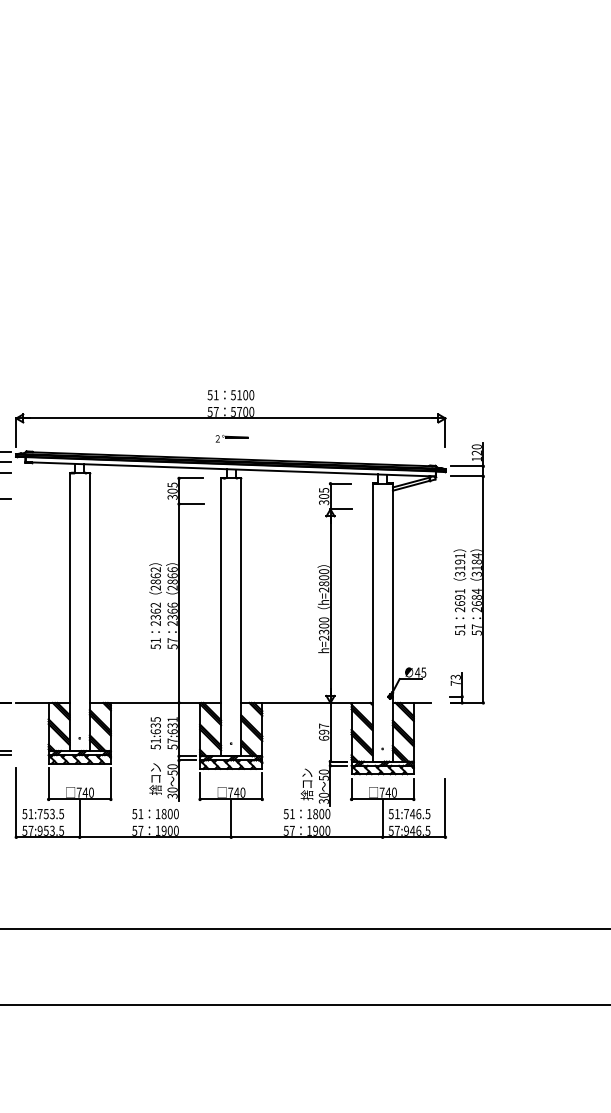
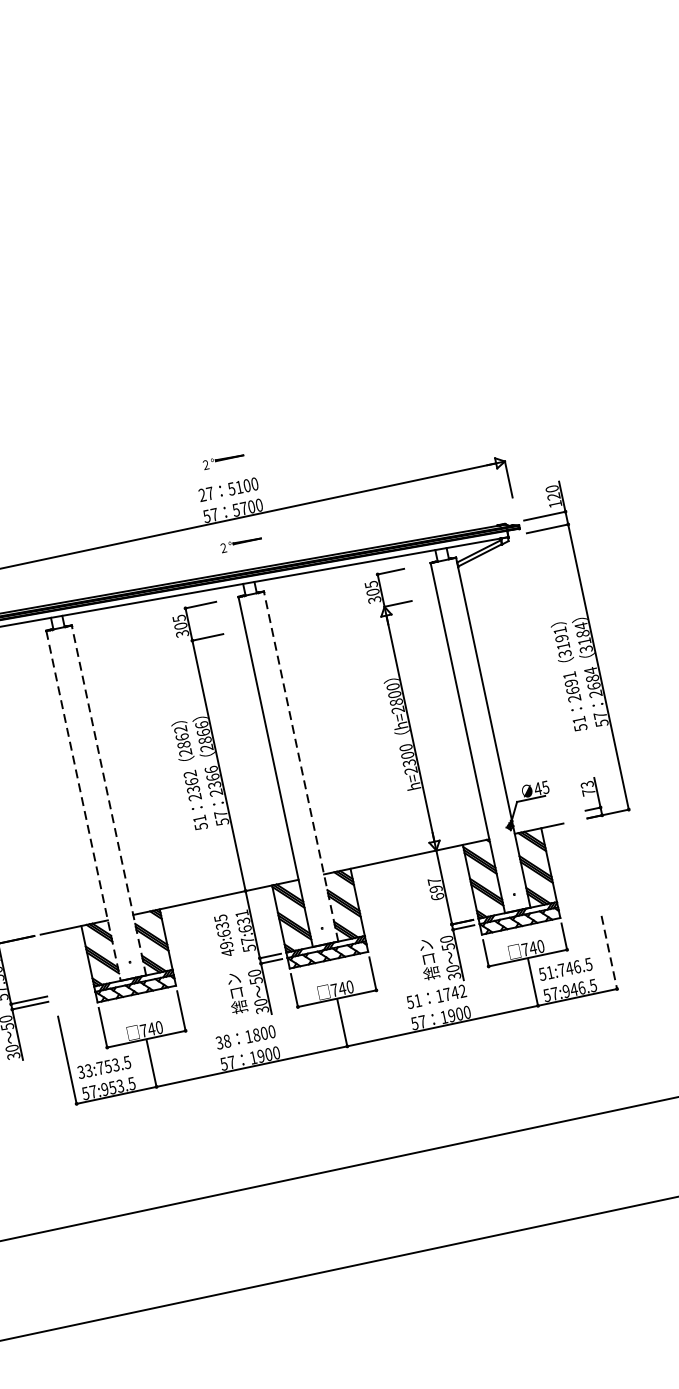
part: (231, 372) -> (223, 460), added
text: (212, 395) -> (205, 494), 51 -> 27
line: (69, 612) -> (83, 806), solid -> dashed
line: (89, 612) -> (108, 801), solid -> dashed
line: (241, 617) -> (301, 766), solid -> dashed
text: (155, 743) -> (226, 948), 51:635 -> 49:635
line: (445, 808) -> (609, 952), solid -> dashed
text: (27, 813) -> (84, 1070), 51:753.5 -> 33:753.5
text: (137, 813) -> (222, 1041), 51 -> 38
text: (321, 814) -> (454, 993), 1800 -> 1742

